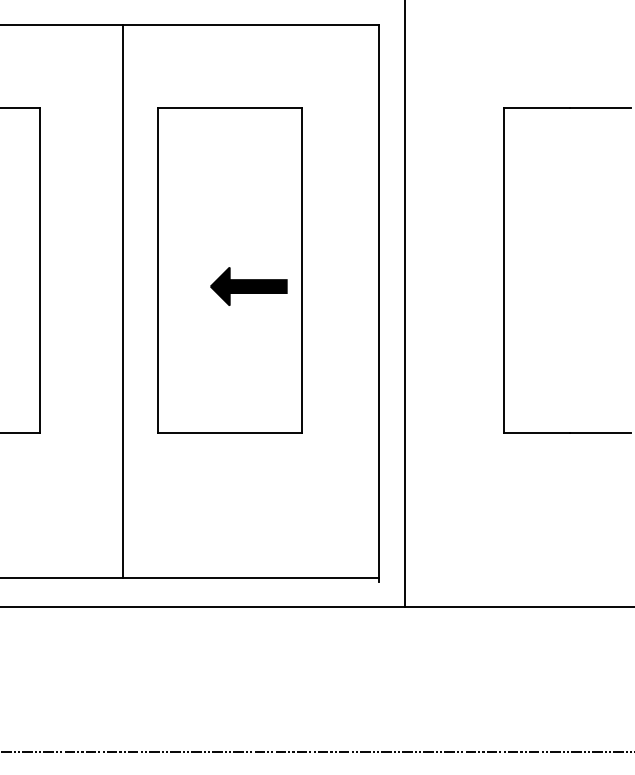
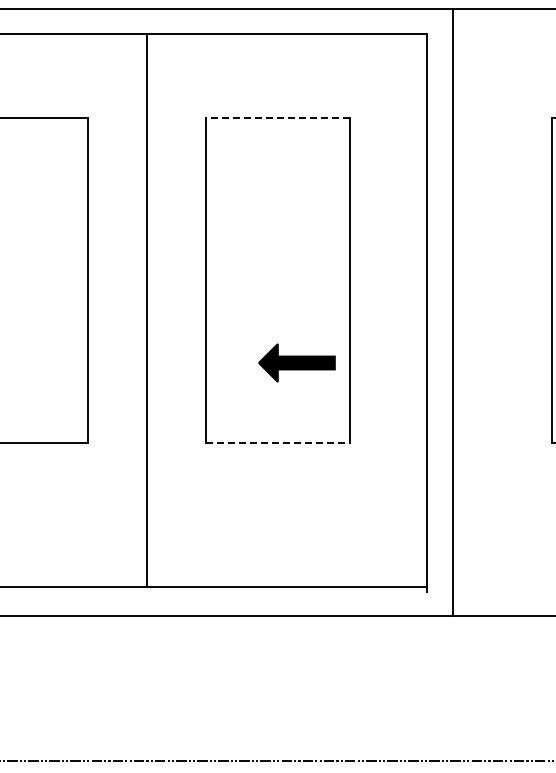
line: (229, 108) -> (277, 117), solid -> dashed
part: (248, 286) -> (296, 362), moved
line: (122, 300) -> (146, 309), moved
line: (229, 433) -> (277, 442), solid -> dashed

